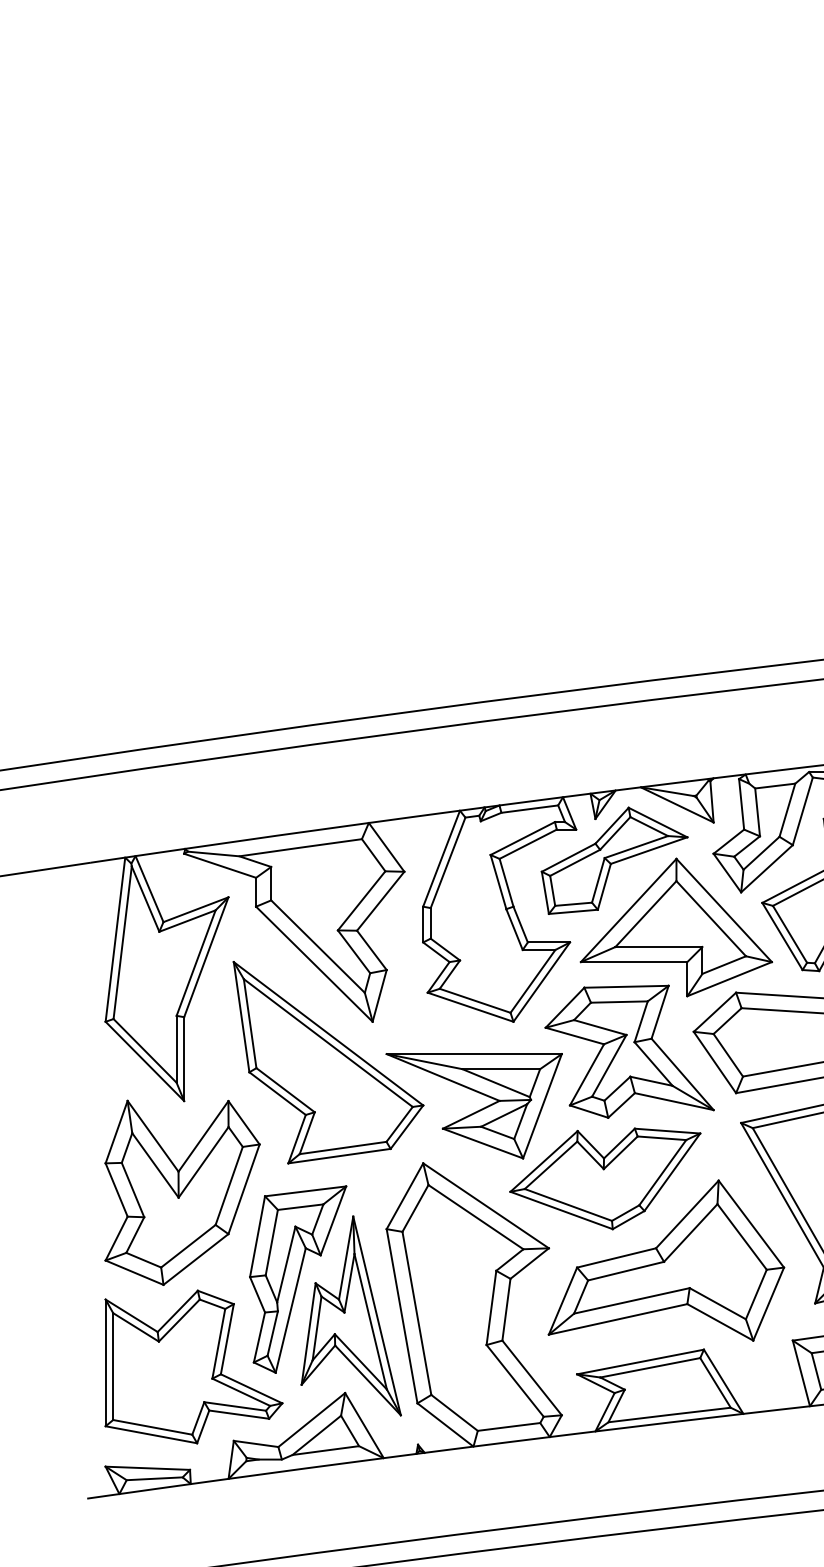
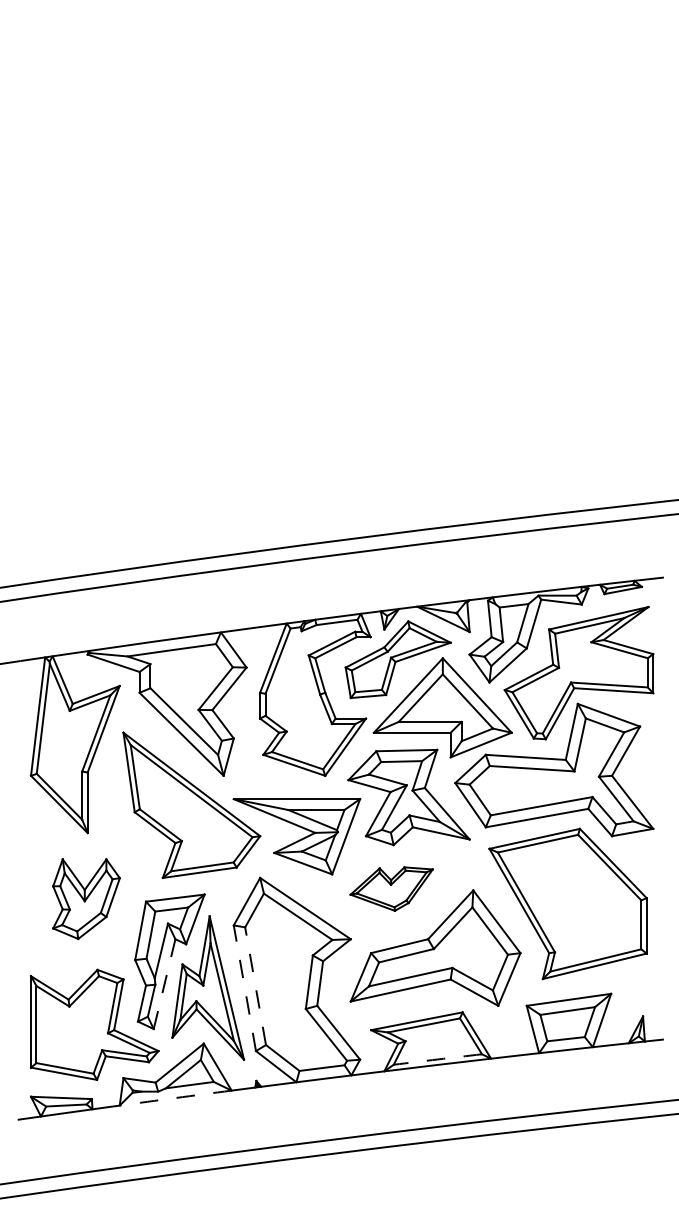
part: (605, 1177) -> (391, 888), size x0.6
part: (182, 1191) -> (86, 898), size x0.6
line: (290, 1309) -> (164, 983), solid -> dashed
line: (416, 1313) -> (255, 986), solid -> dashed
line: (401, 1316) -> (244, 988), solid -> dashed
arc: (669, 1415) -> (437, 1059), solid -> dashed
arc: (305, 1469) -> (175, 1098), solid -> dashed

